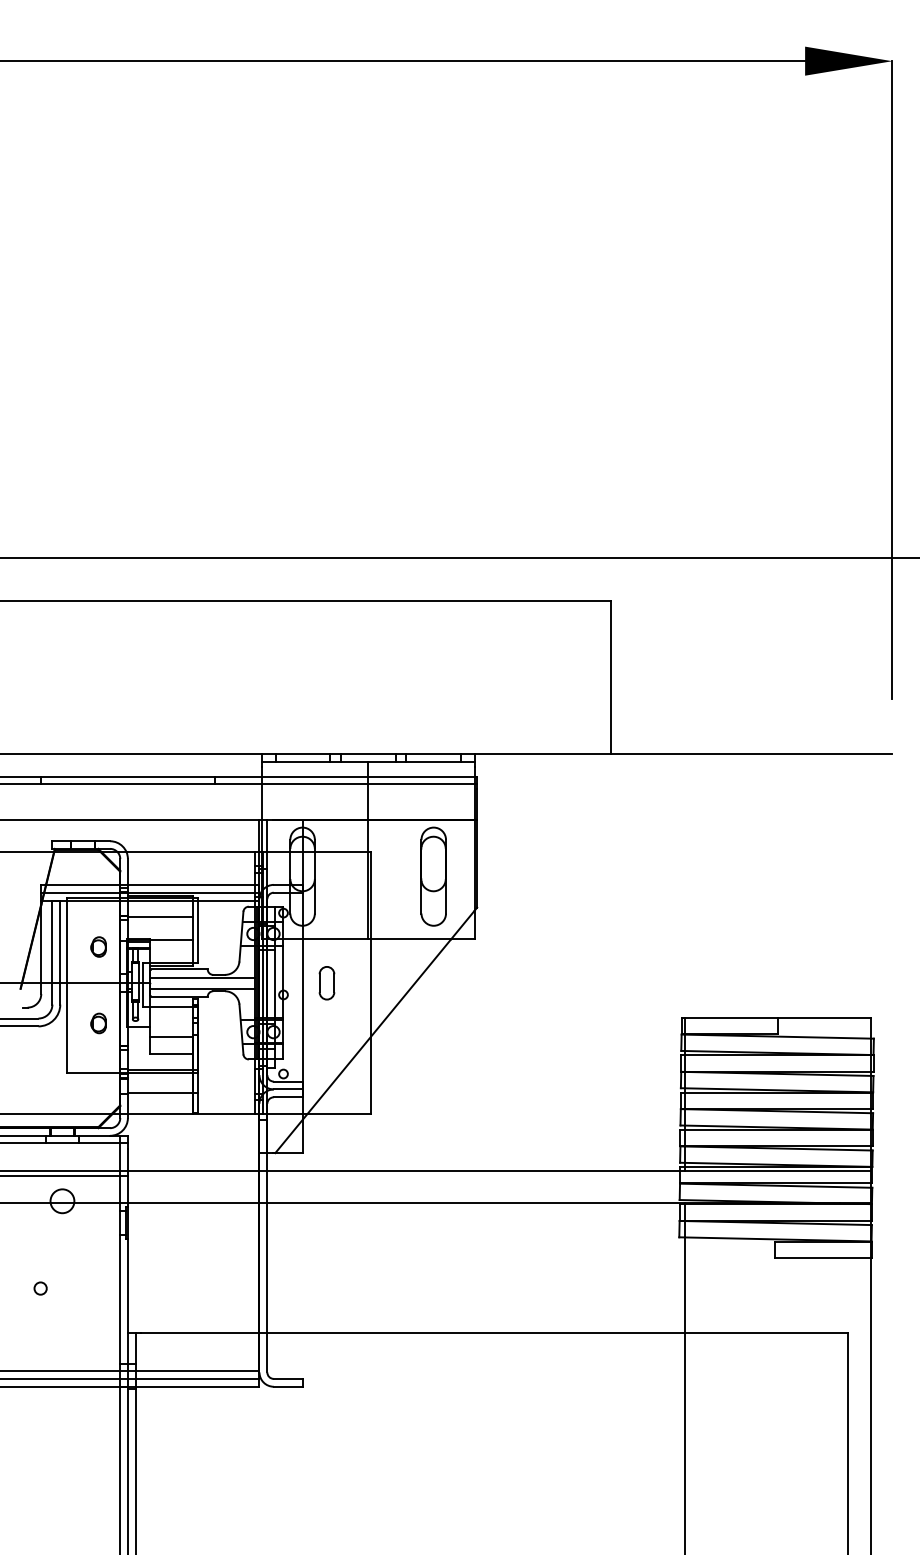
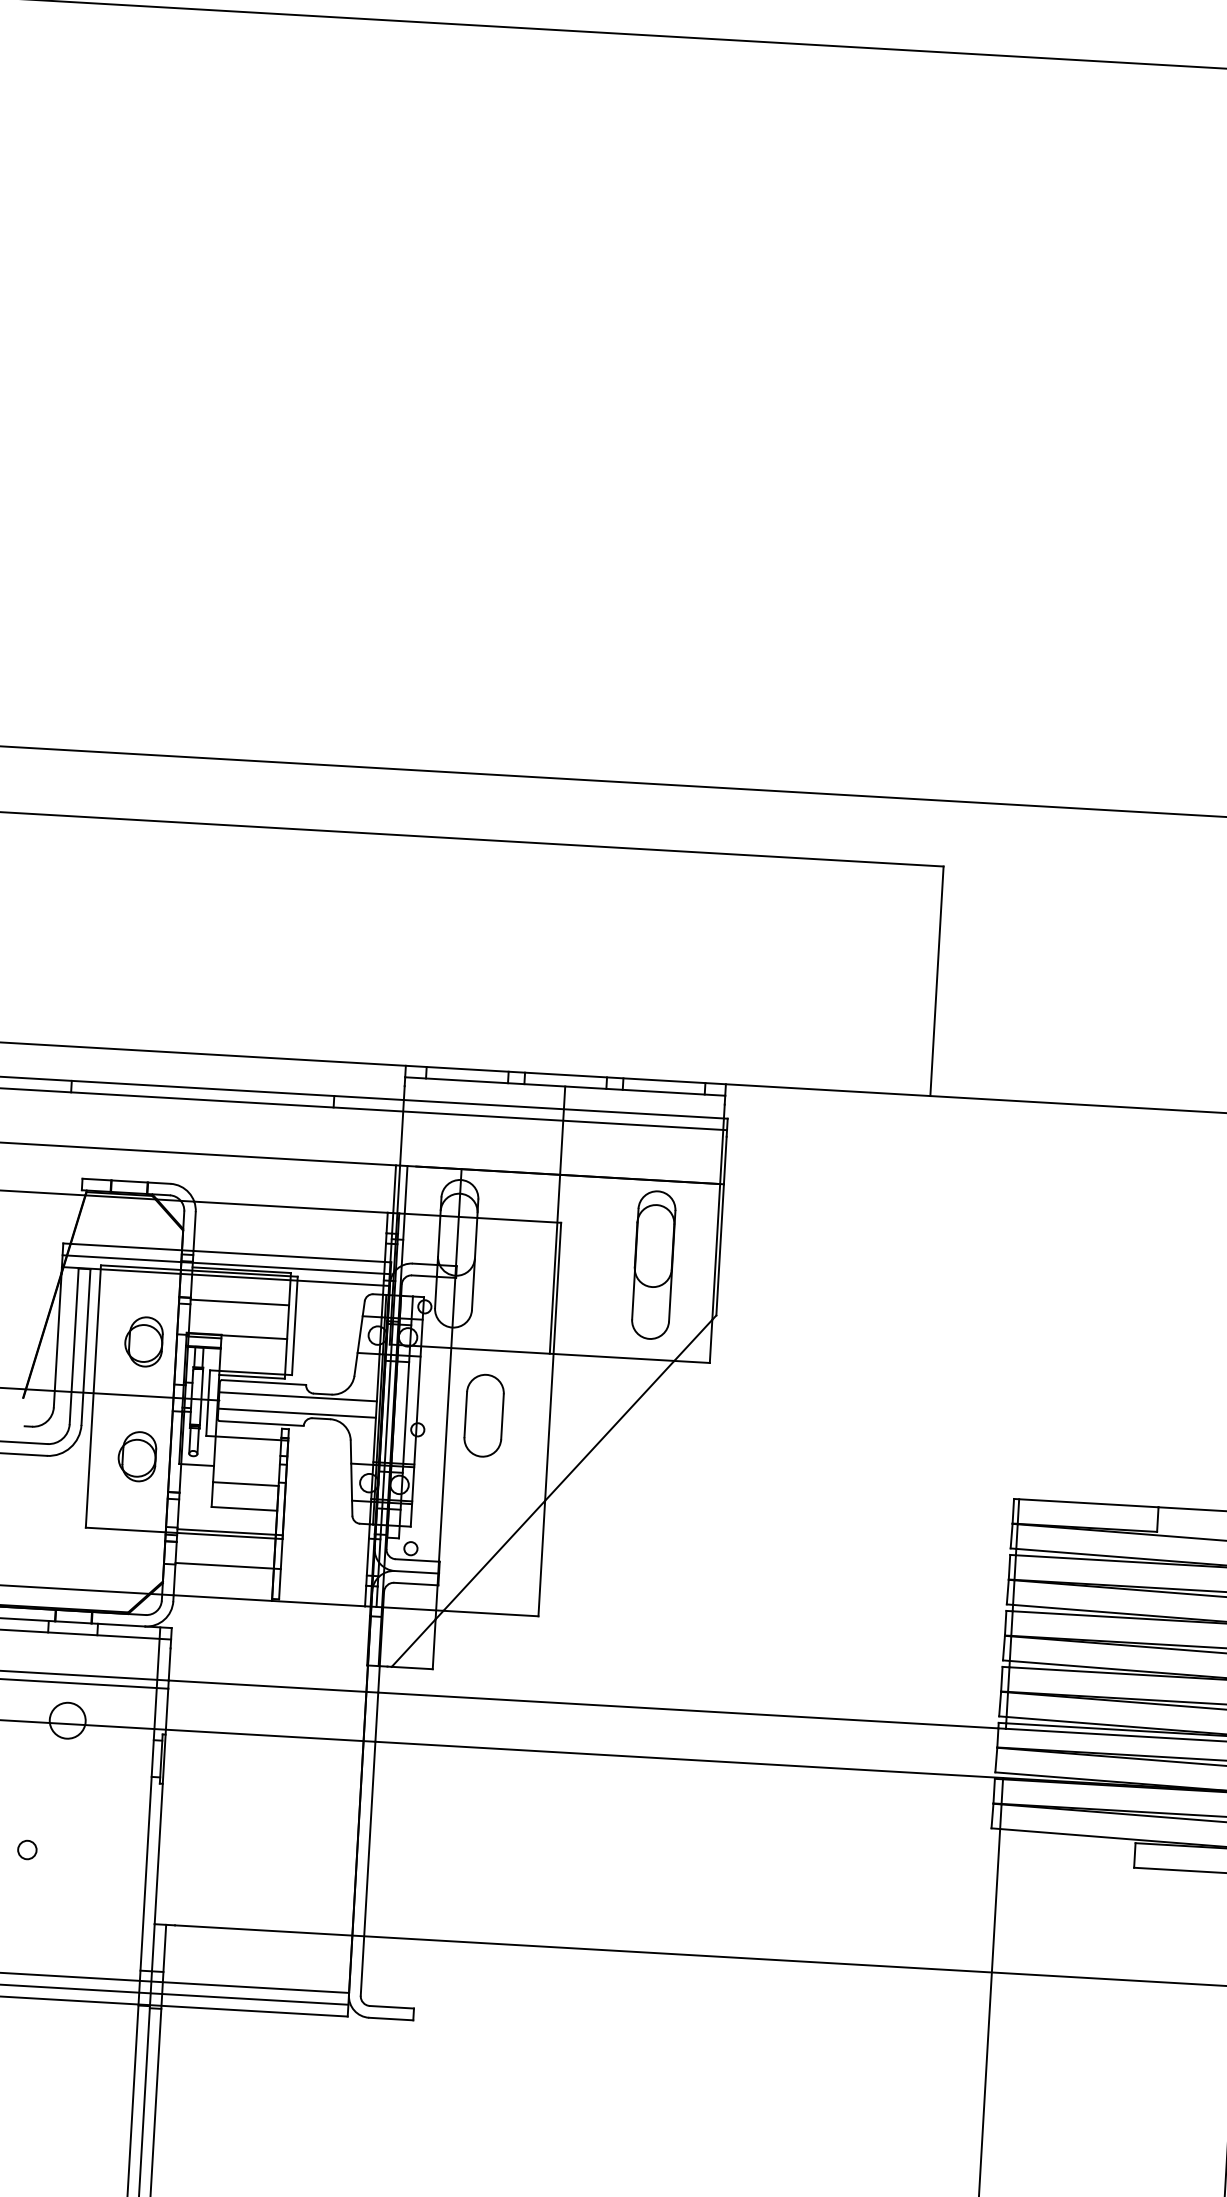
part: (98, 946) -> (143, 1341), size x1.67
part: (326, 983) -> (483, 1416), size x1.67
part: (98, 1023) -> (137, 1456), size x1.67

